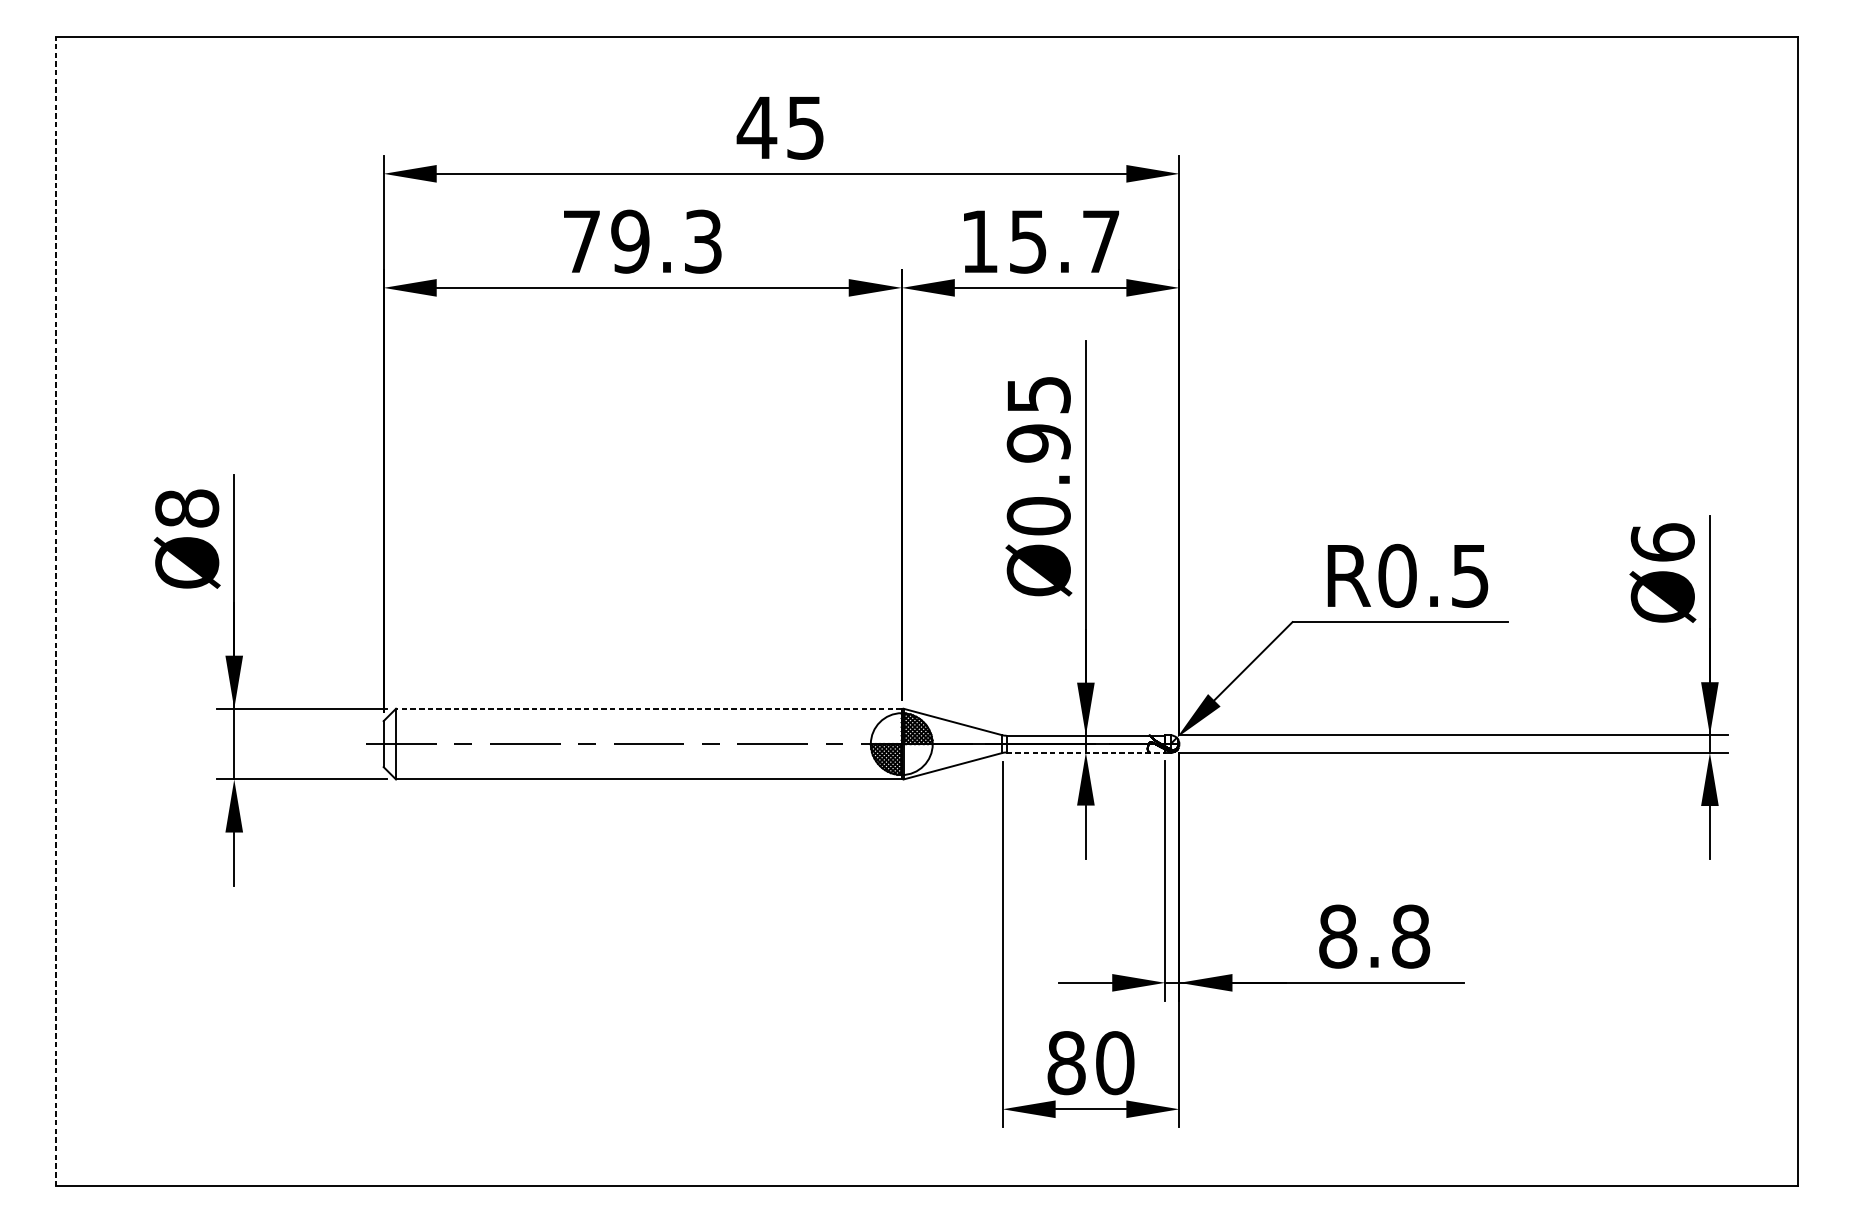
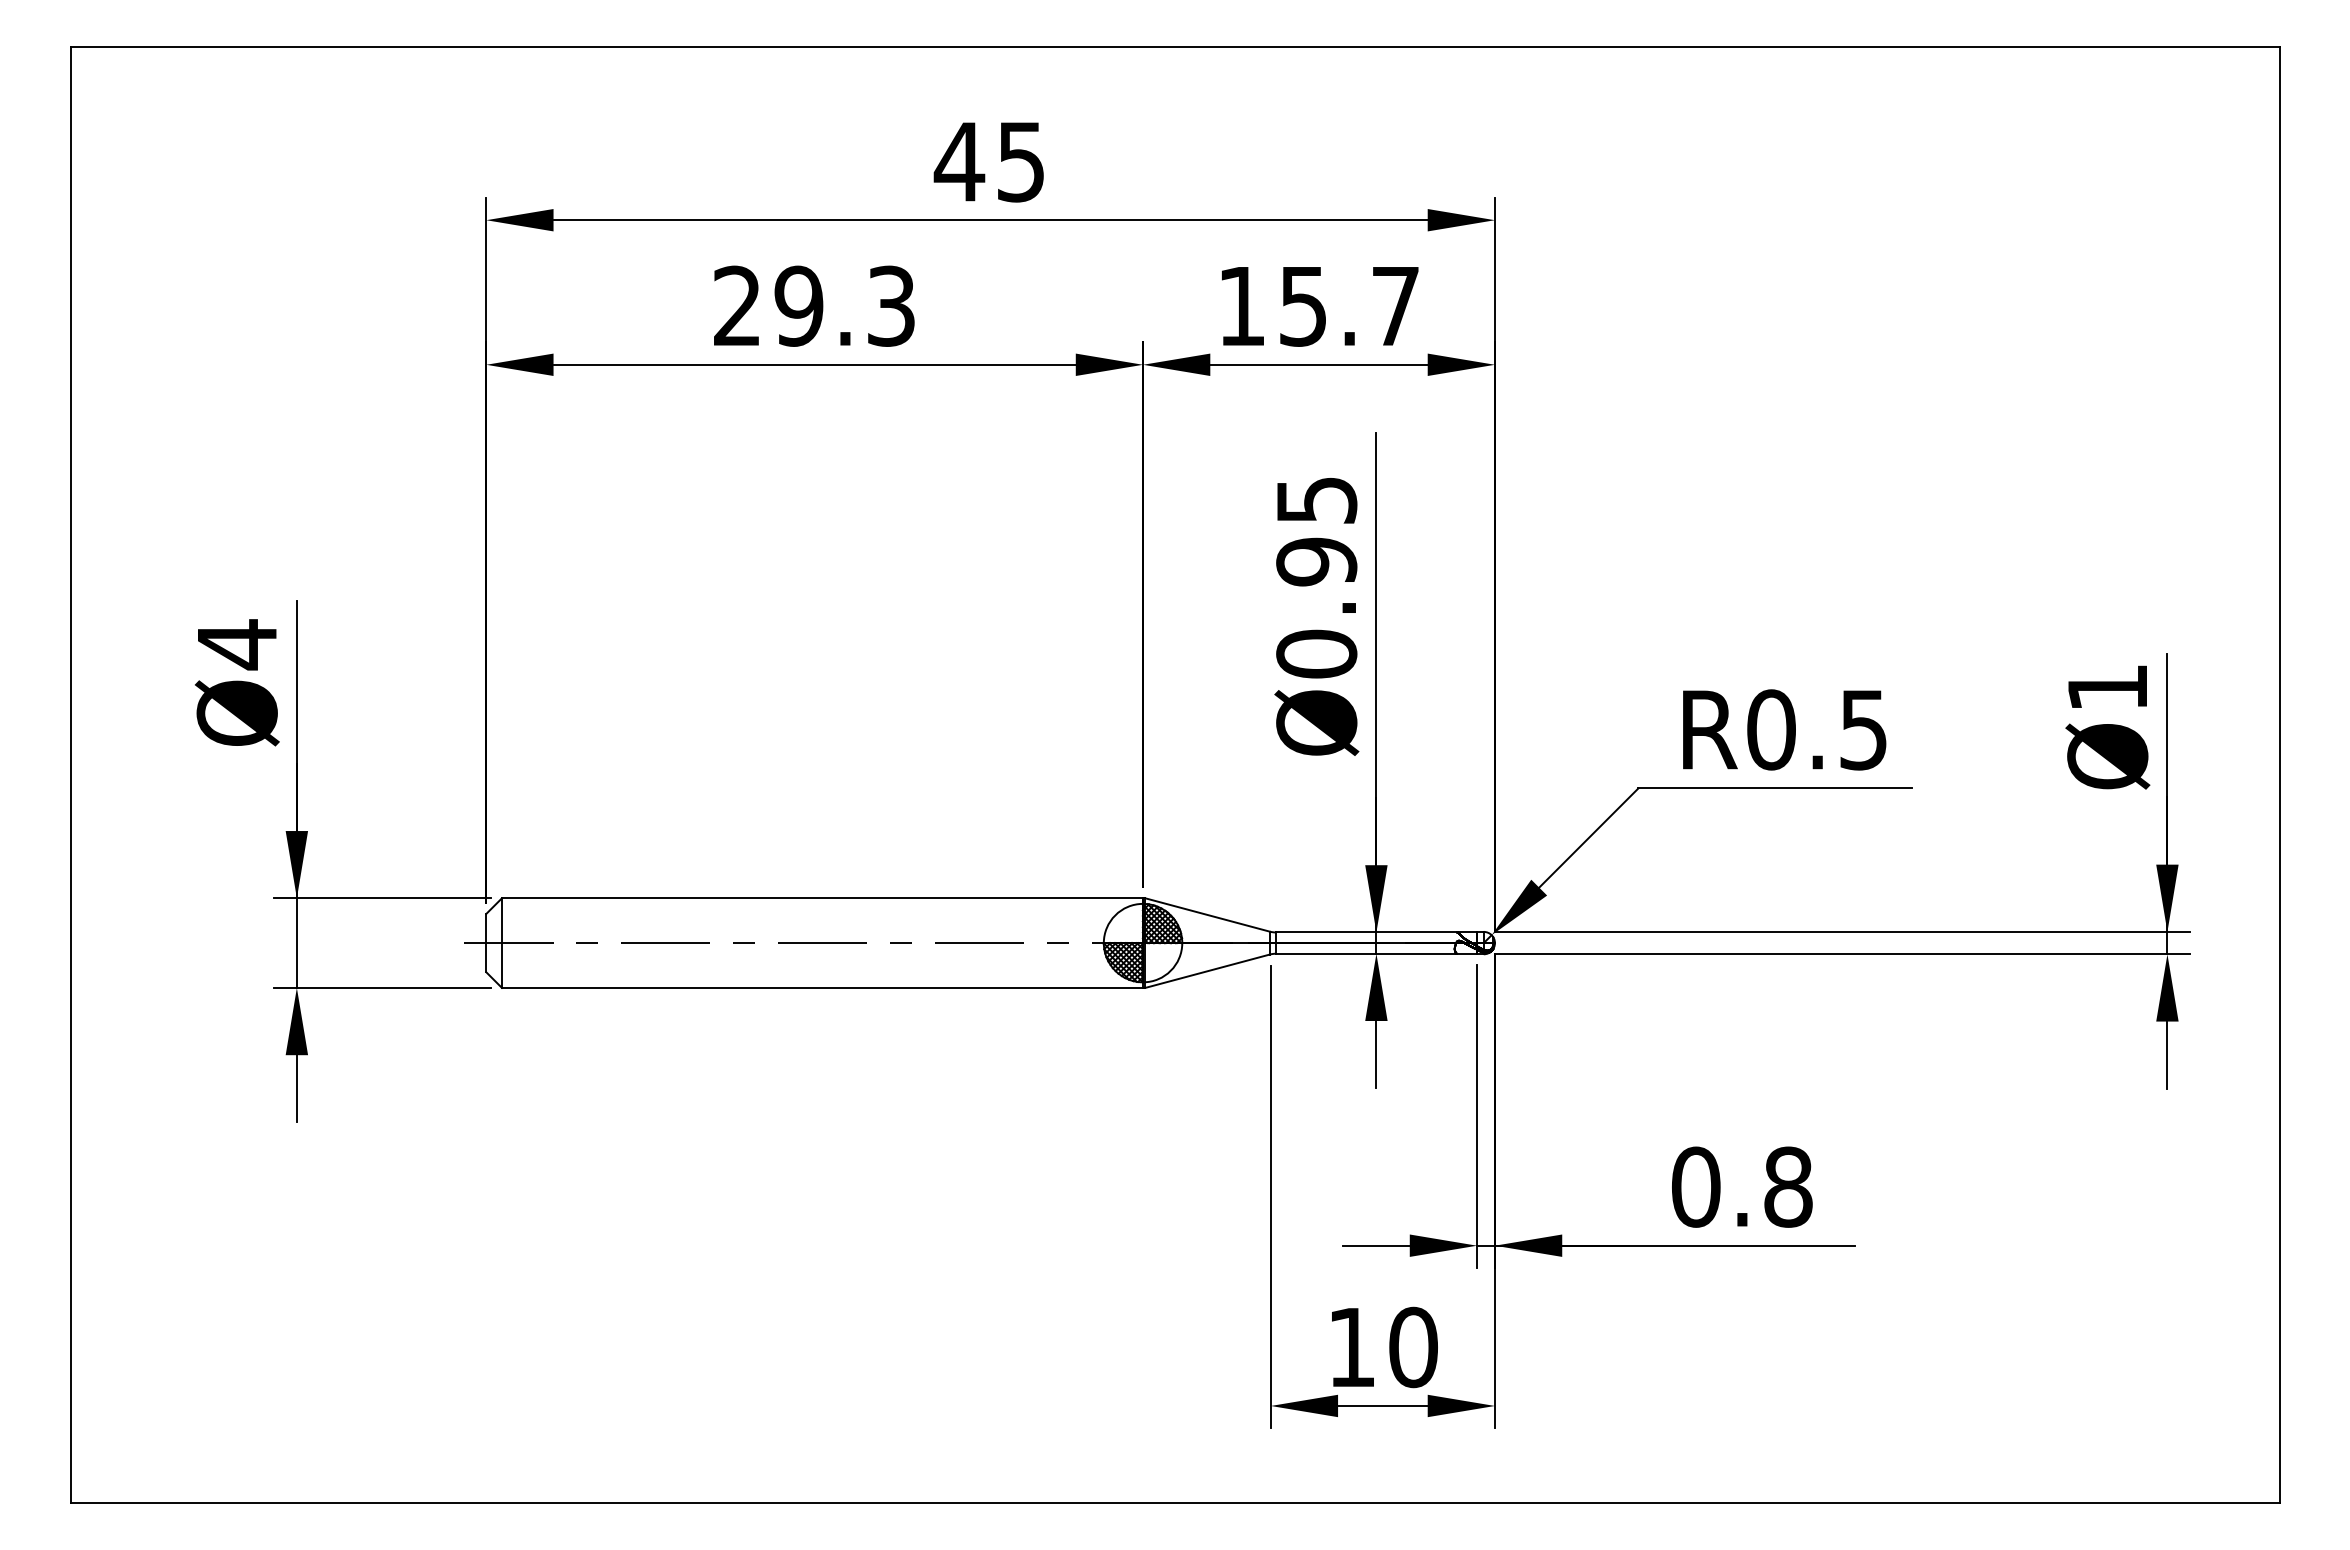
text: (581, 241) -> (737, 305), 79.3 -> 29.3
text: (186, 508) -> (236, 644), Ø8 -> Ø4
text: (1662, 542) -> (2107, 687), Ø6 -> Ø1
line: (55, 611) -> (70, 774), dashed -> solid
line: (648, 708) -> (822, 898), dashed -> solid
line: (1085, 752) -> (1376, 953), dashed -> solid
text: (1338, 936) -> (1696, 1186), 8.8 -> 0.8
text: (1066, 1063) -> (1351, 1347), 80 -> 10

